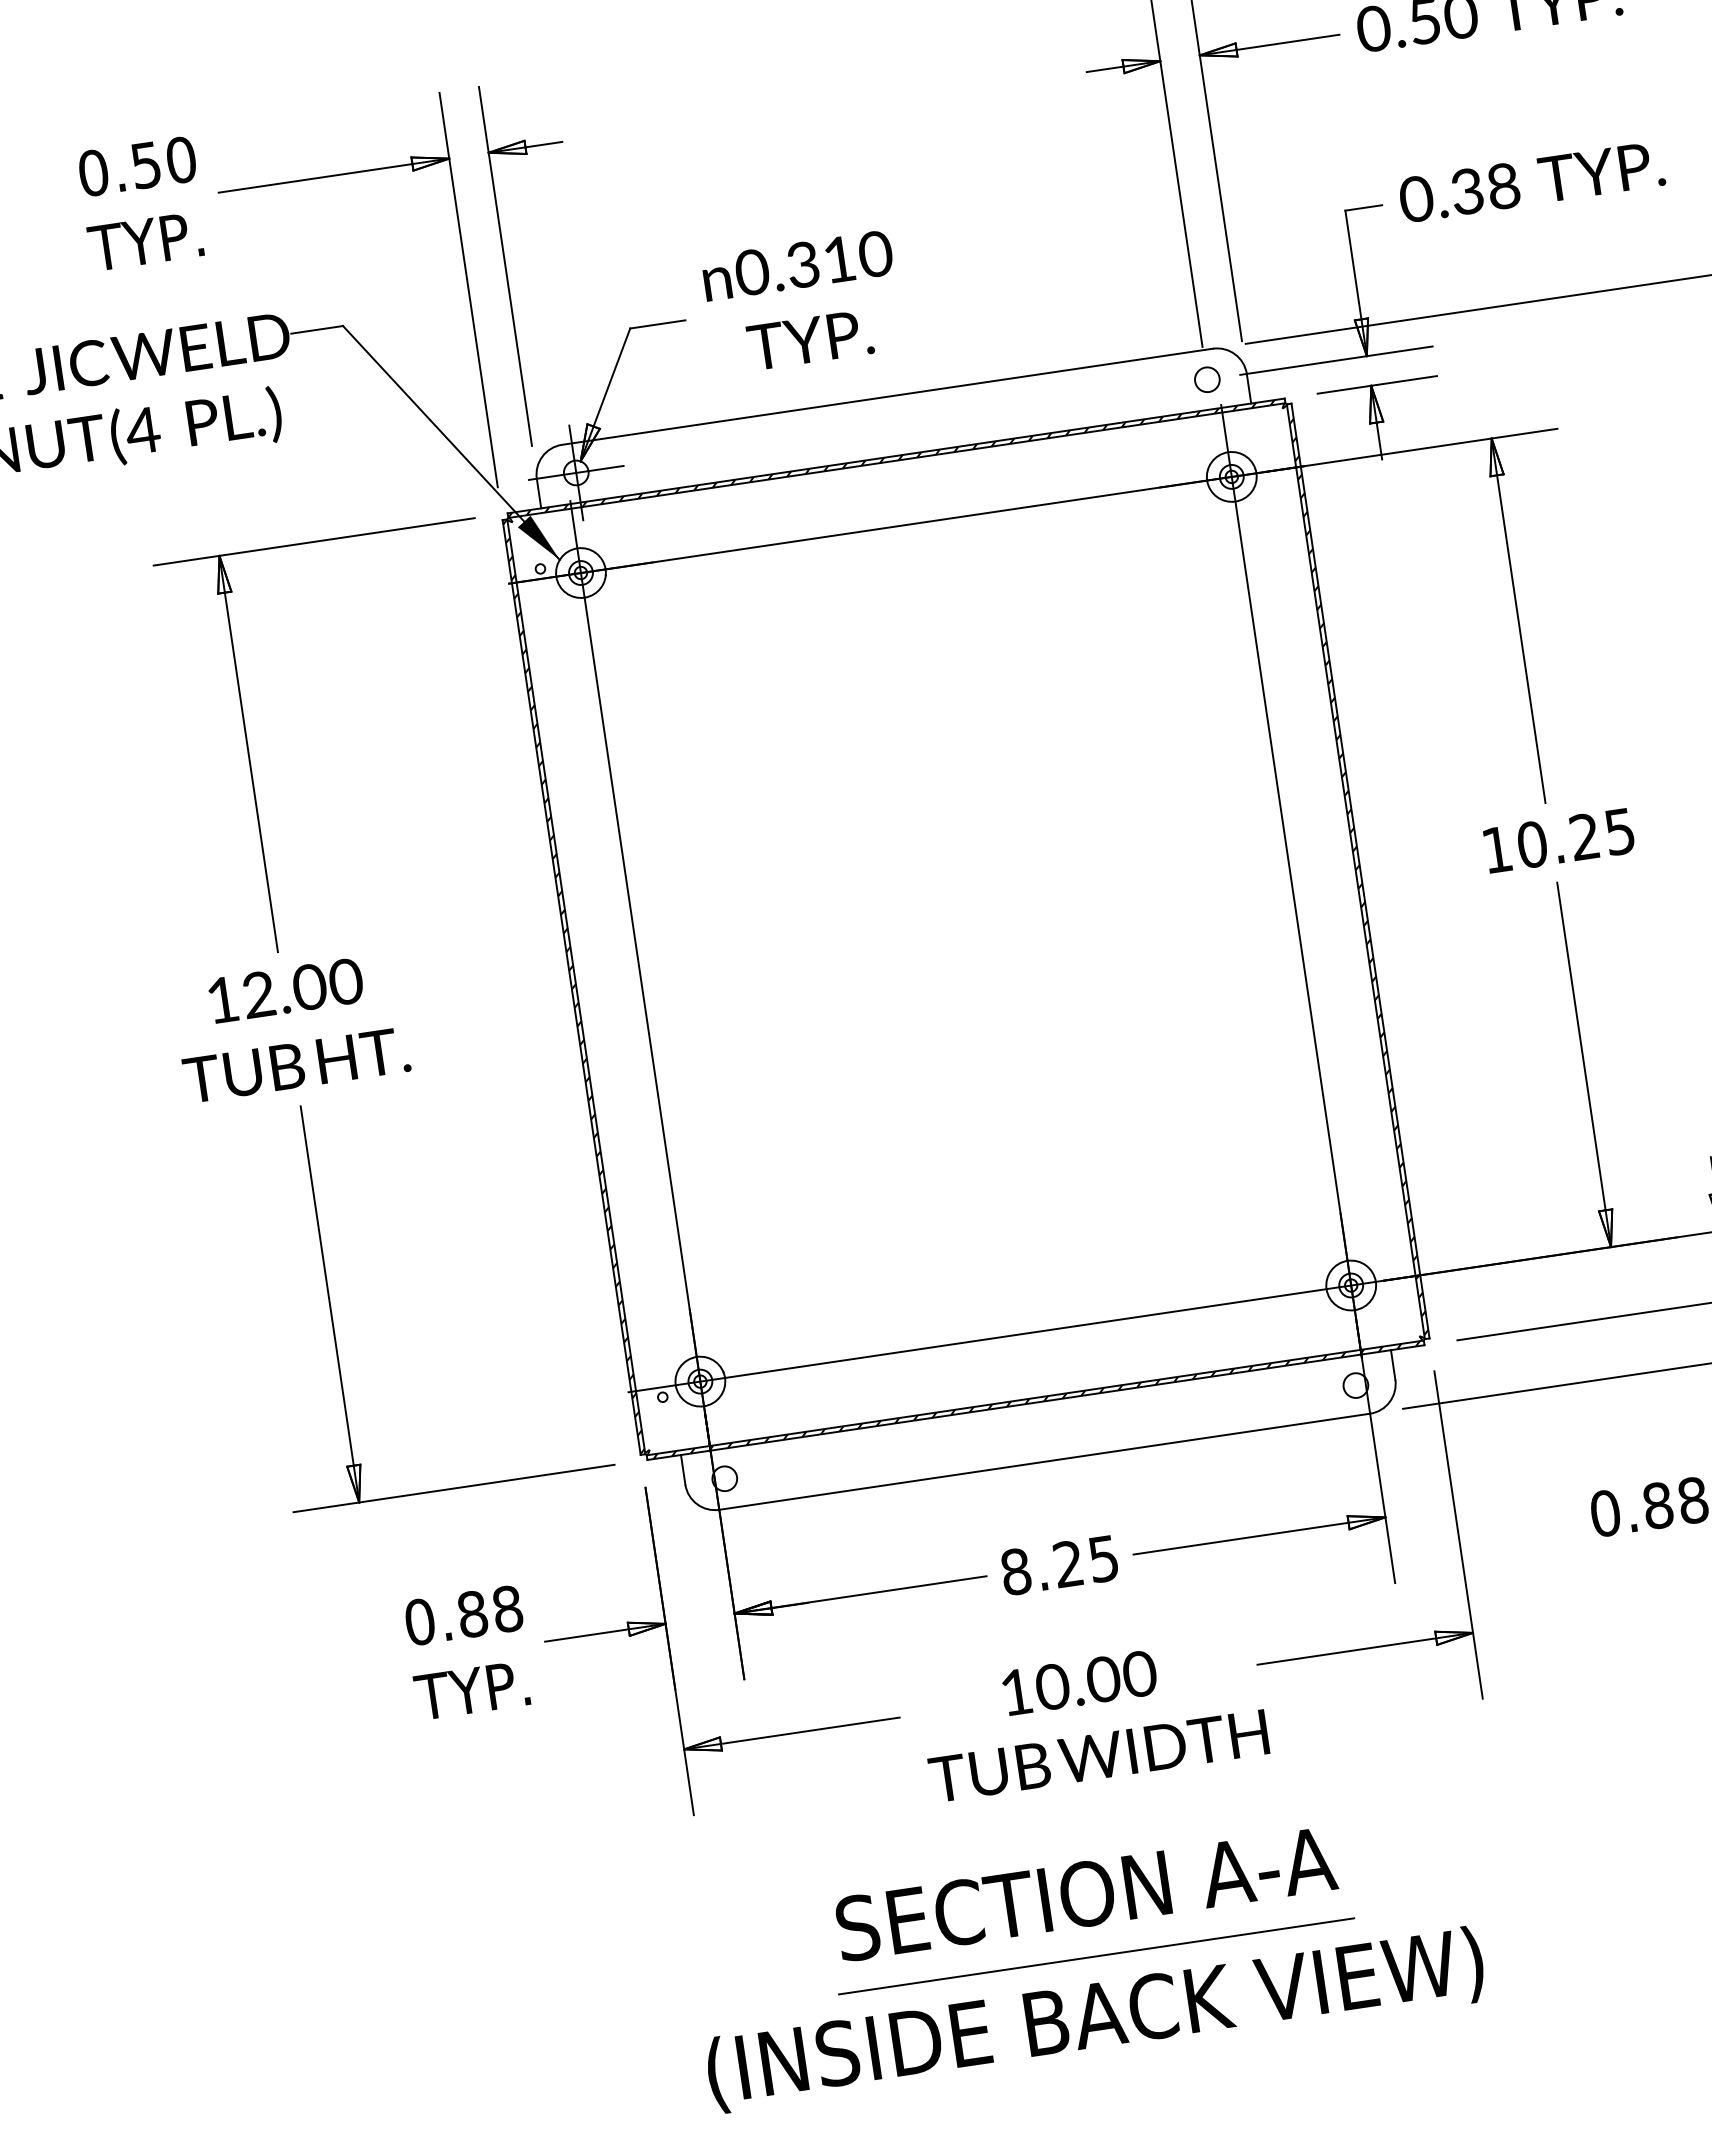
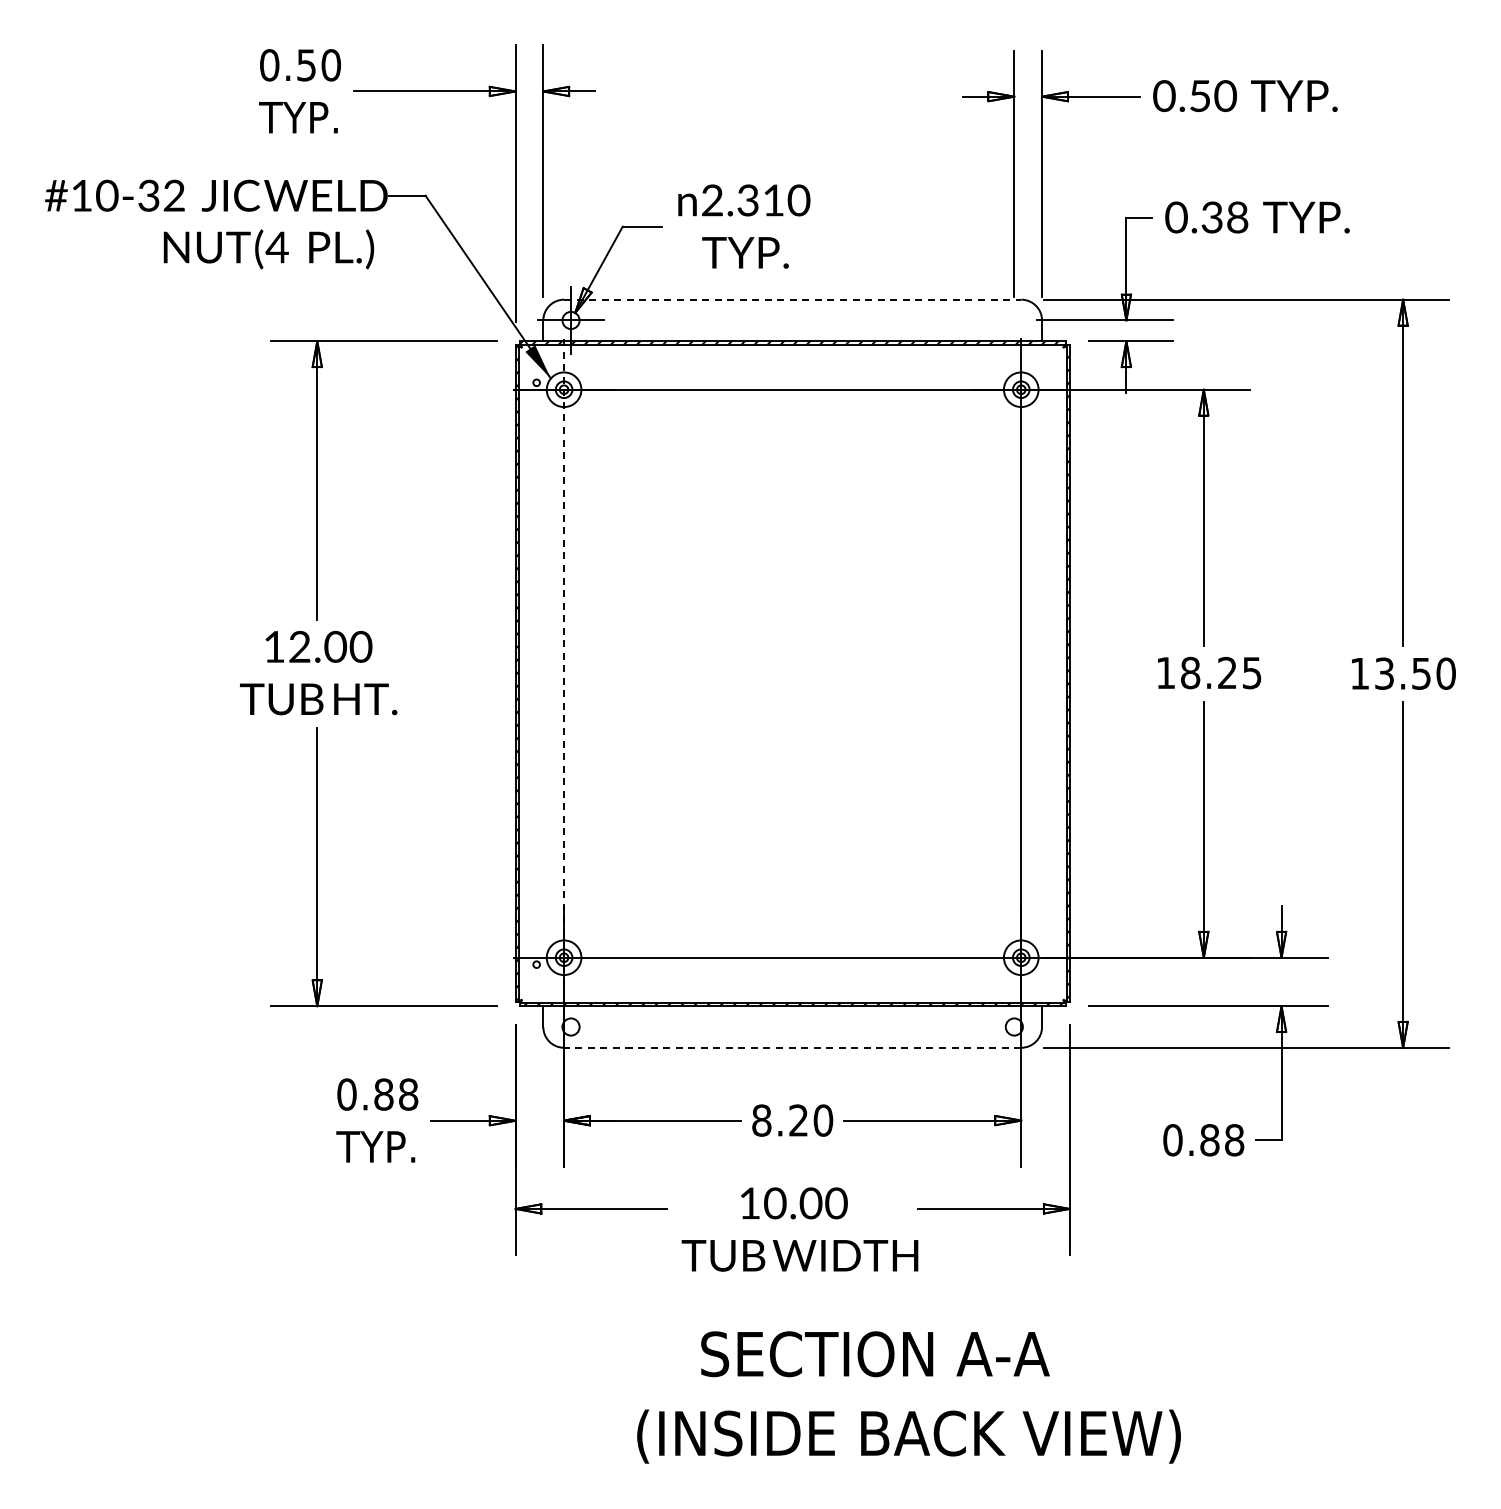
text: (752, 272) -> (712, 200), 0.310 -> 2.310
circle: (1206, 379) -> (1013, 320), removed
line: (887, 396) -> (792, 299), solid -> dashed
text: (1532, 845) -> (1190, 673), 10.25 -> 18.25
line: (641, 976) -> (564, 673), solid -> dashed
line: (1044, 1461) -> (792, 1047), solid -> dashed
text: (1103, 1558) -> (823, 1120), 8.25 -> 8.20
text: (1086, 1894) -> (875, 1354), moved
line: (1097, 1956) -> (778, 1393), removed
text: (1094, 2019) -> (908, 1436), moved

